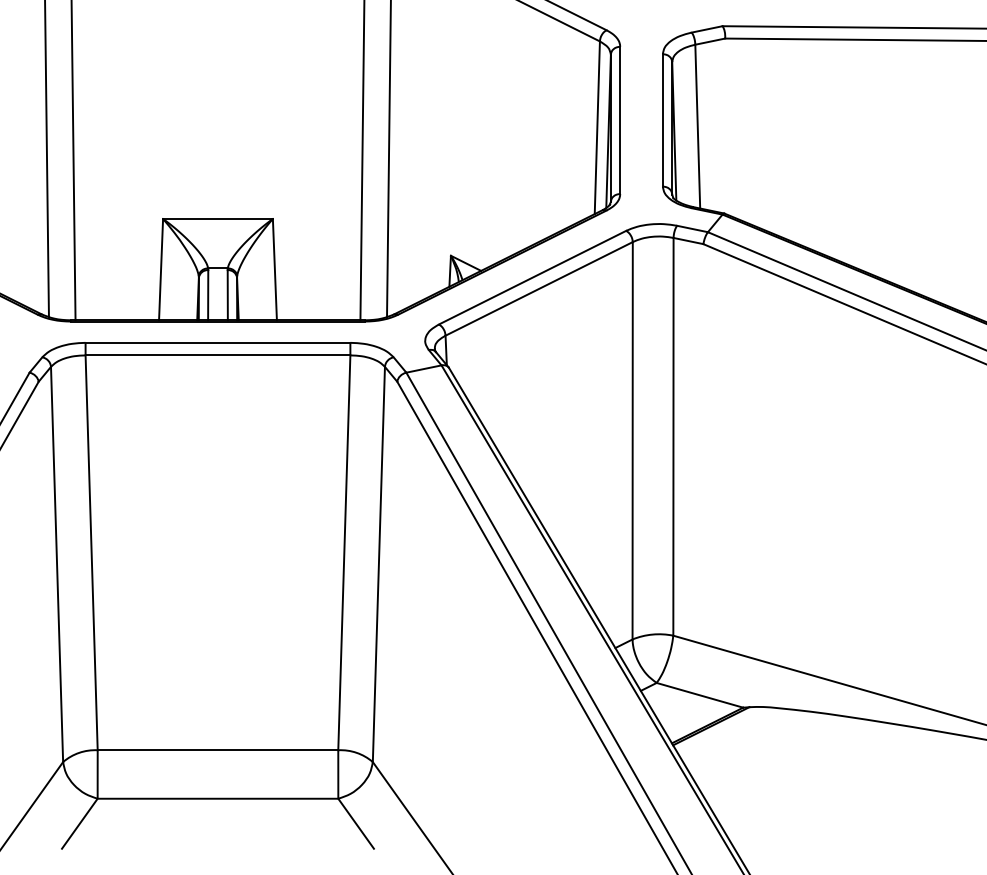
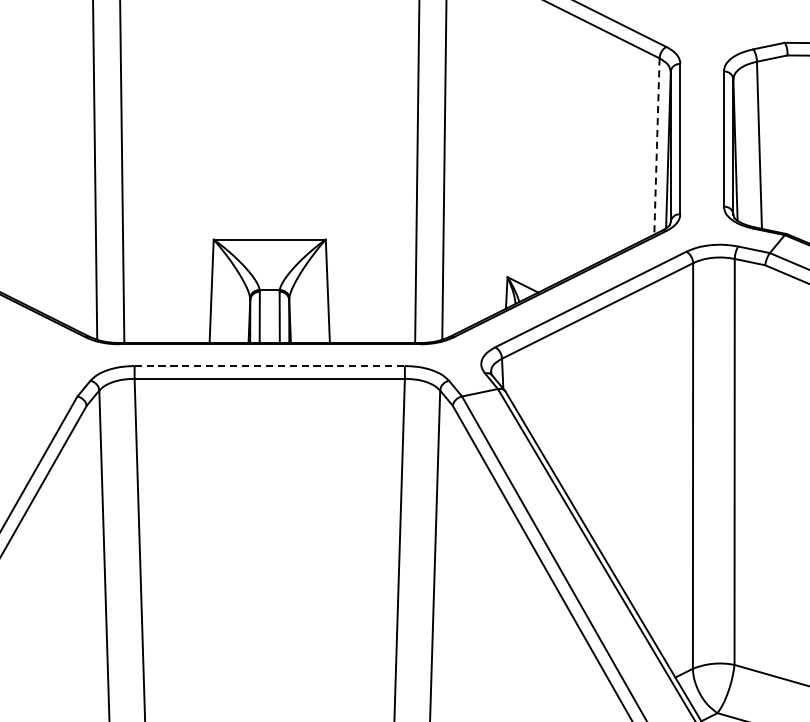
line: (597, 128) -> (657, 147), solid -> dashed
line: (218, 342) -> (270, 365), solid -> dashed

